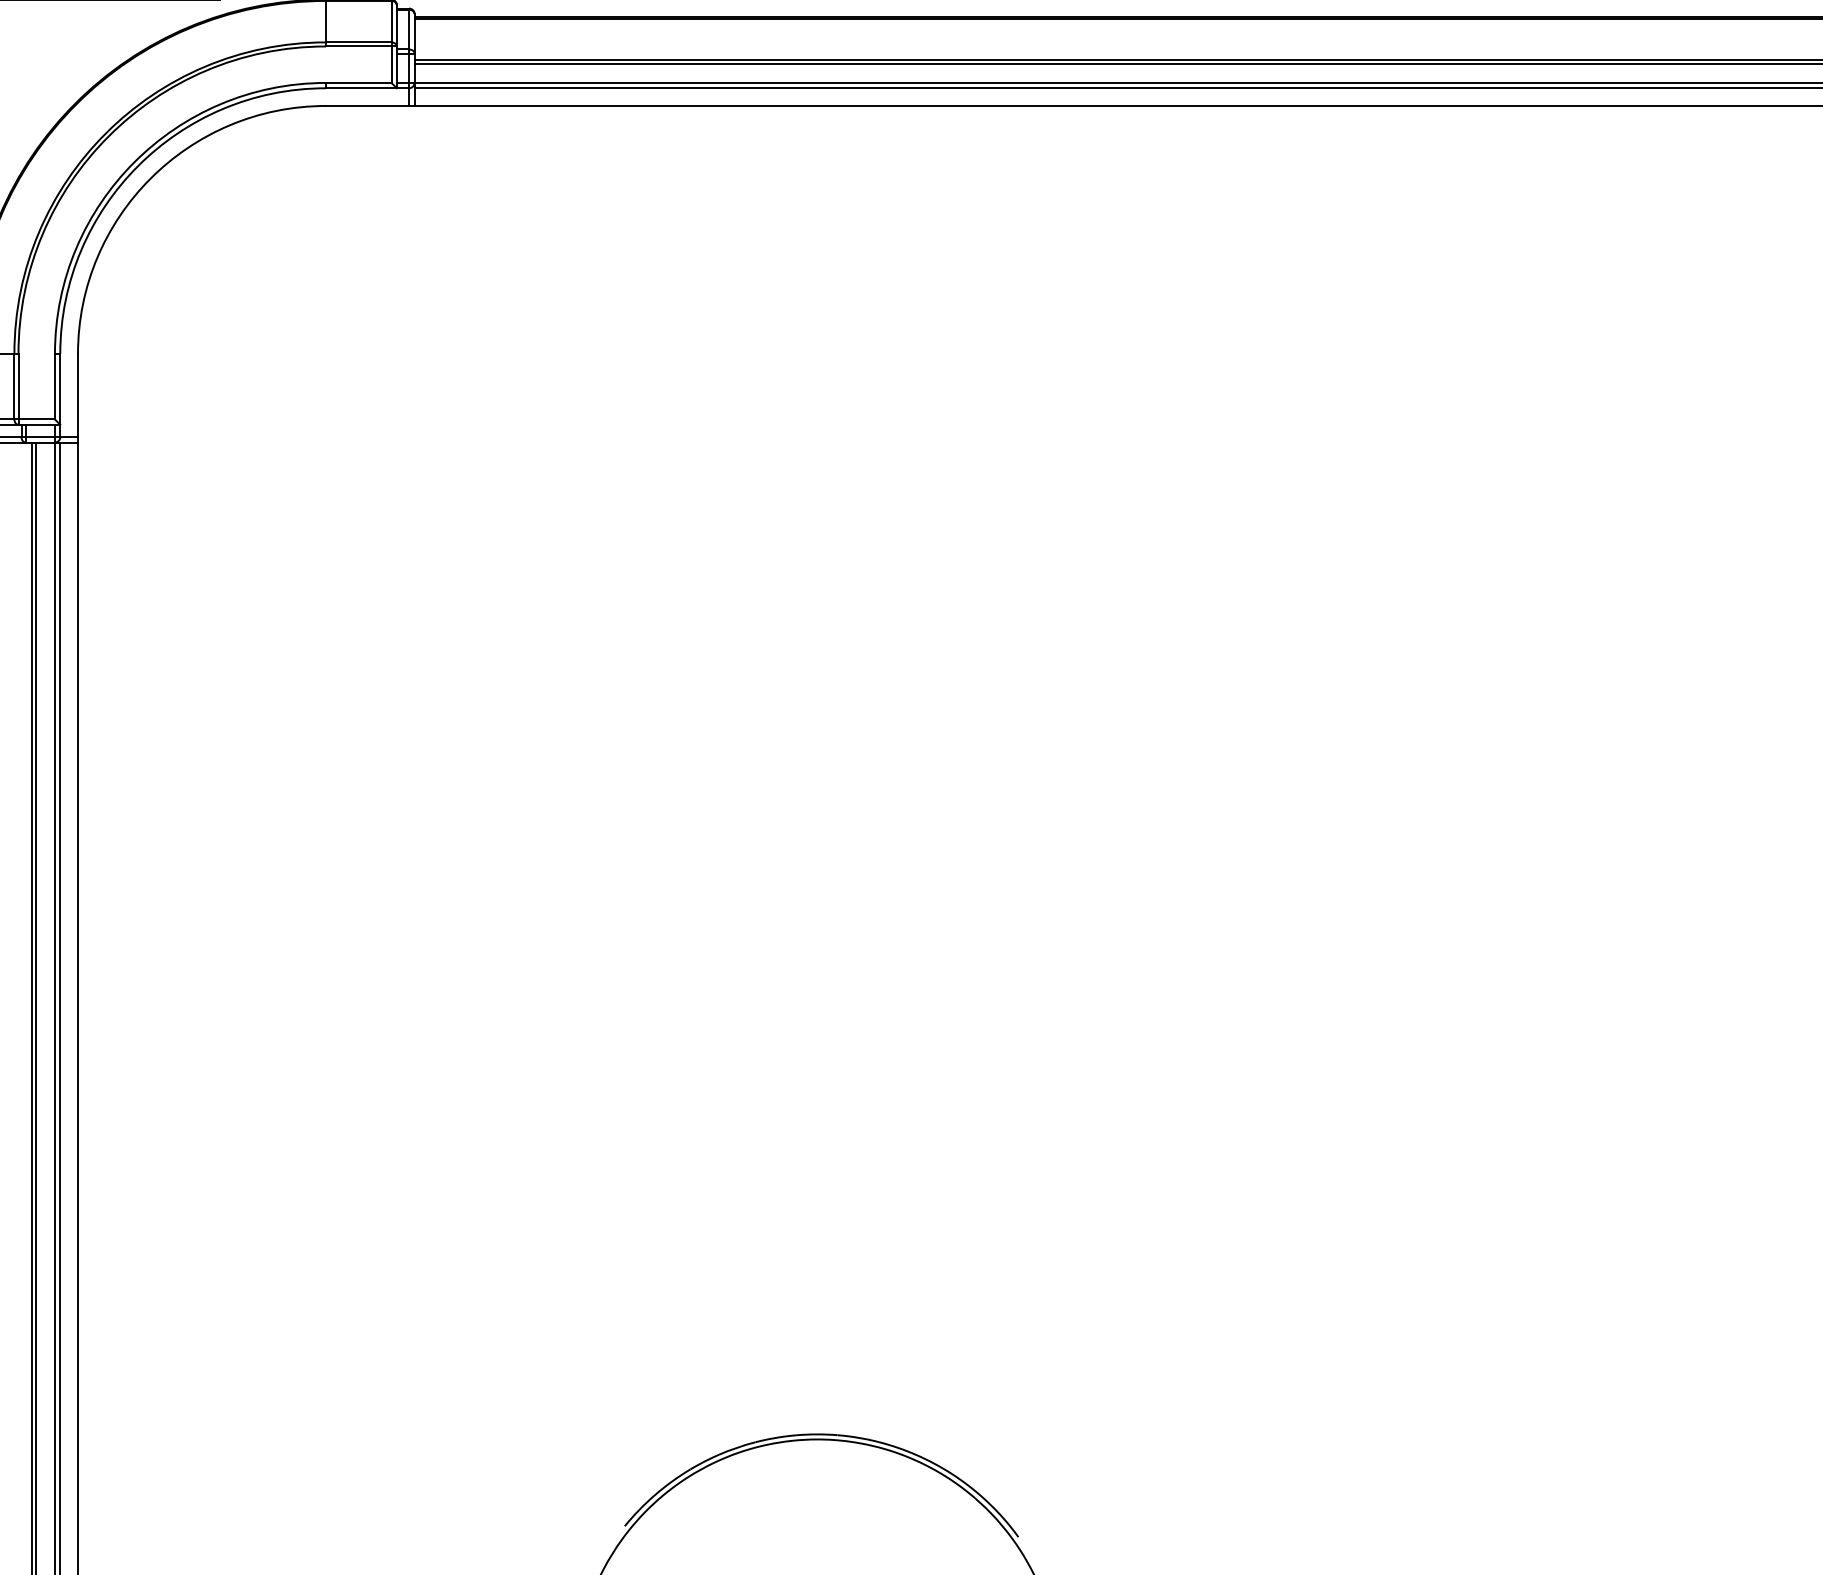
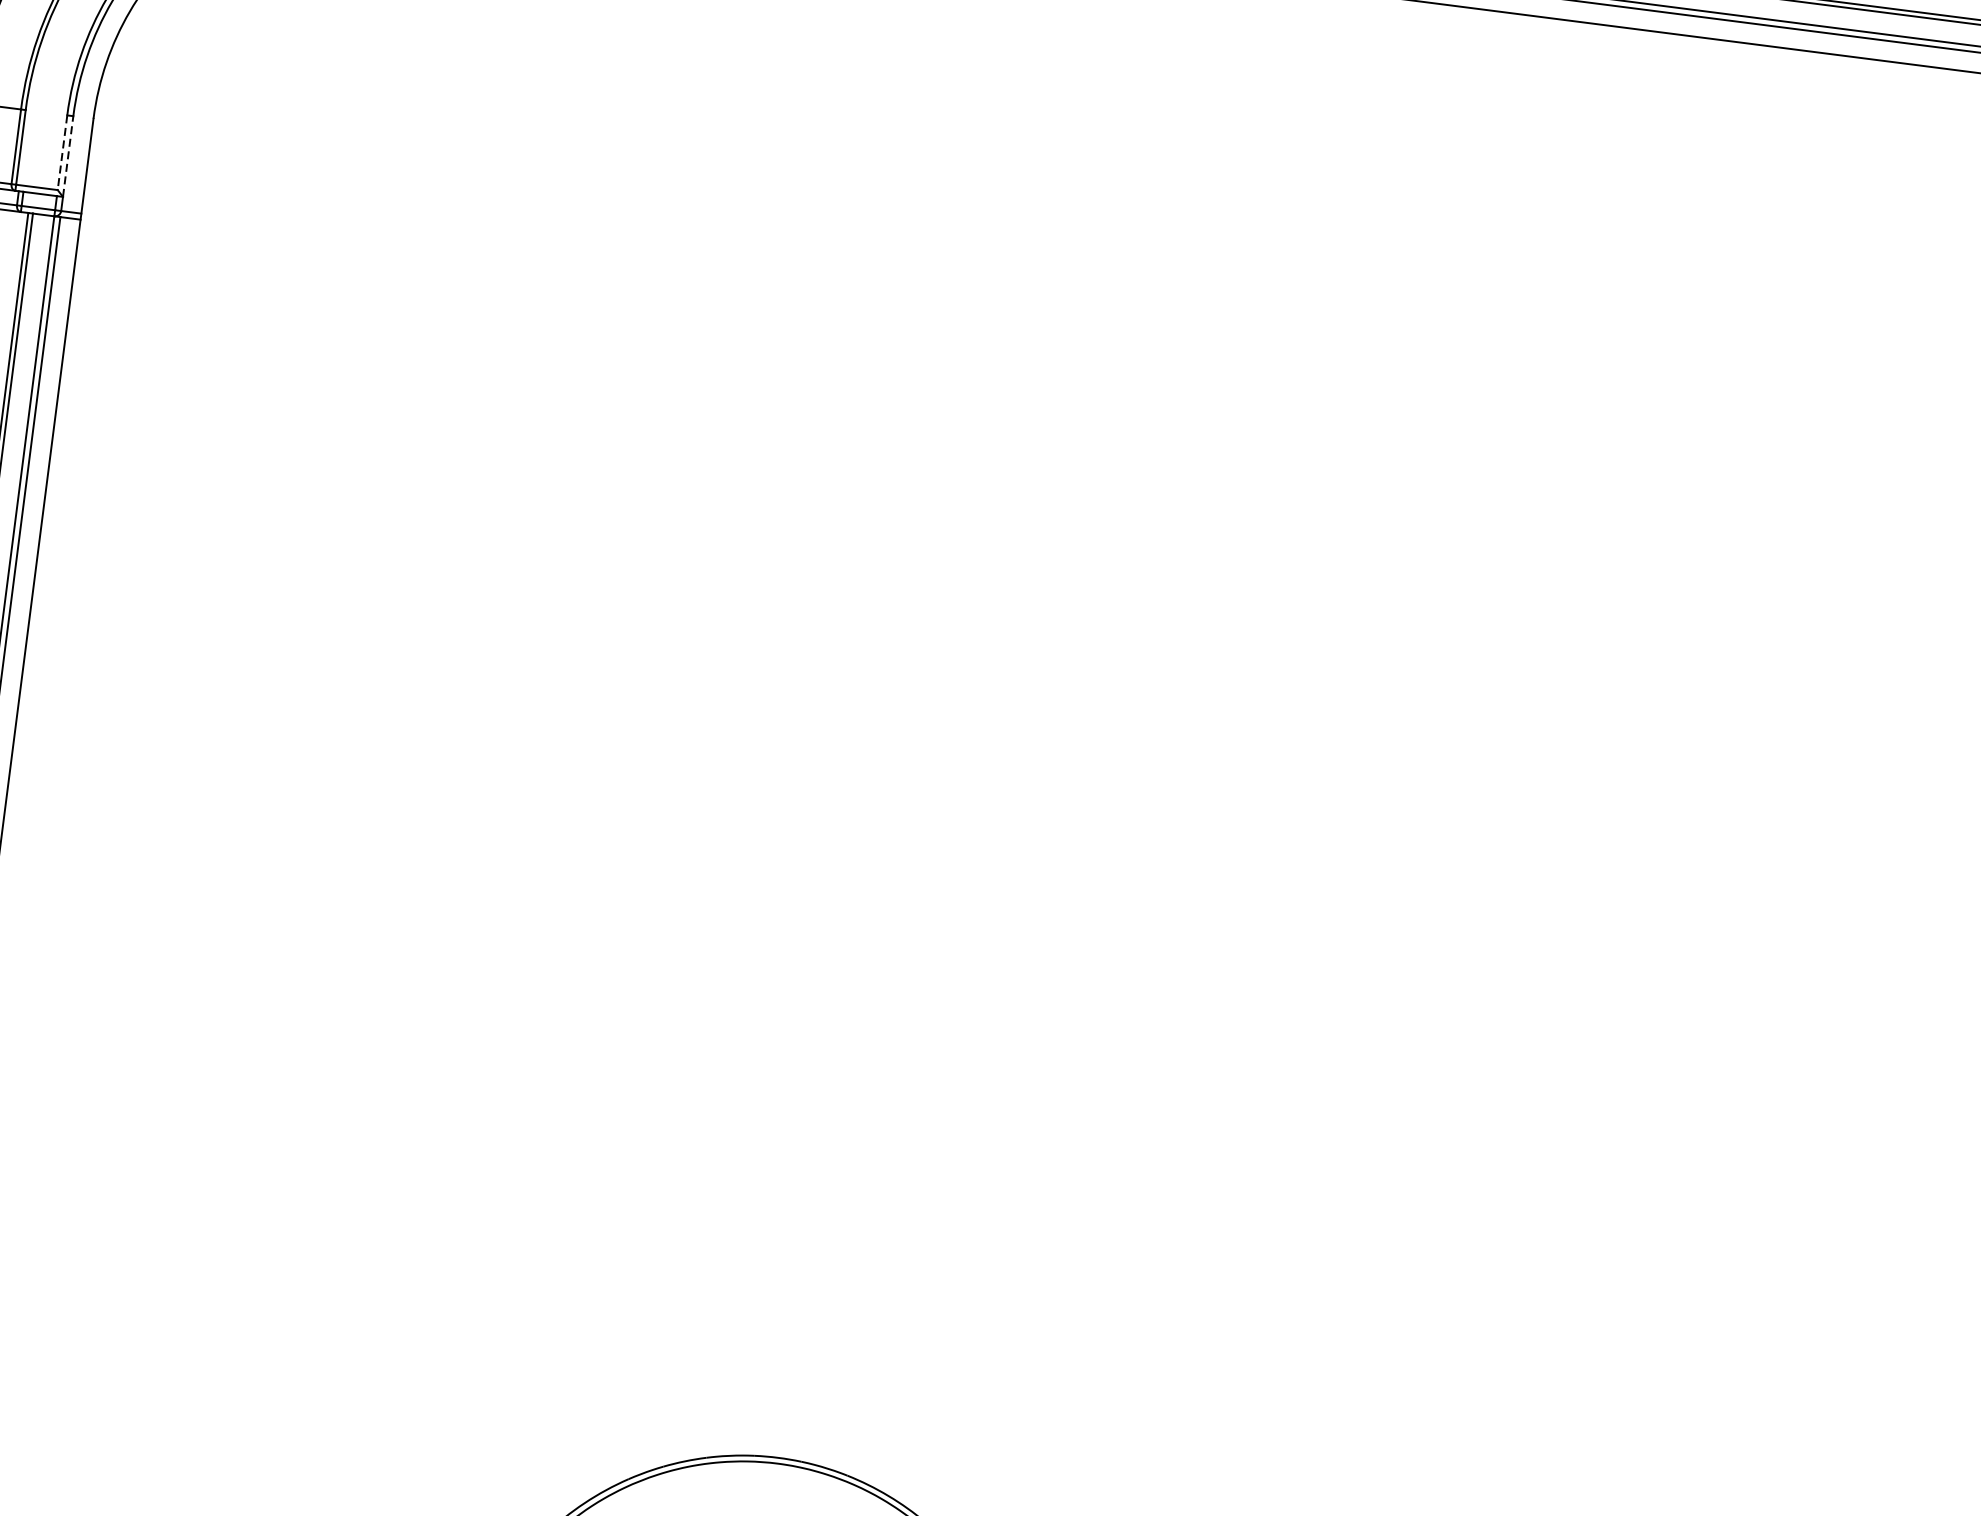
line: (54, 386) -> (61, 152), solid -> dashed
line: (60, 388) -> (68, 155), solid -> dashed

